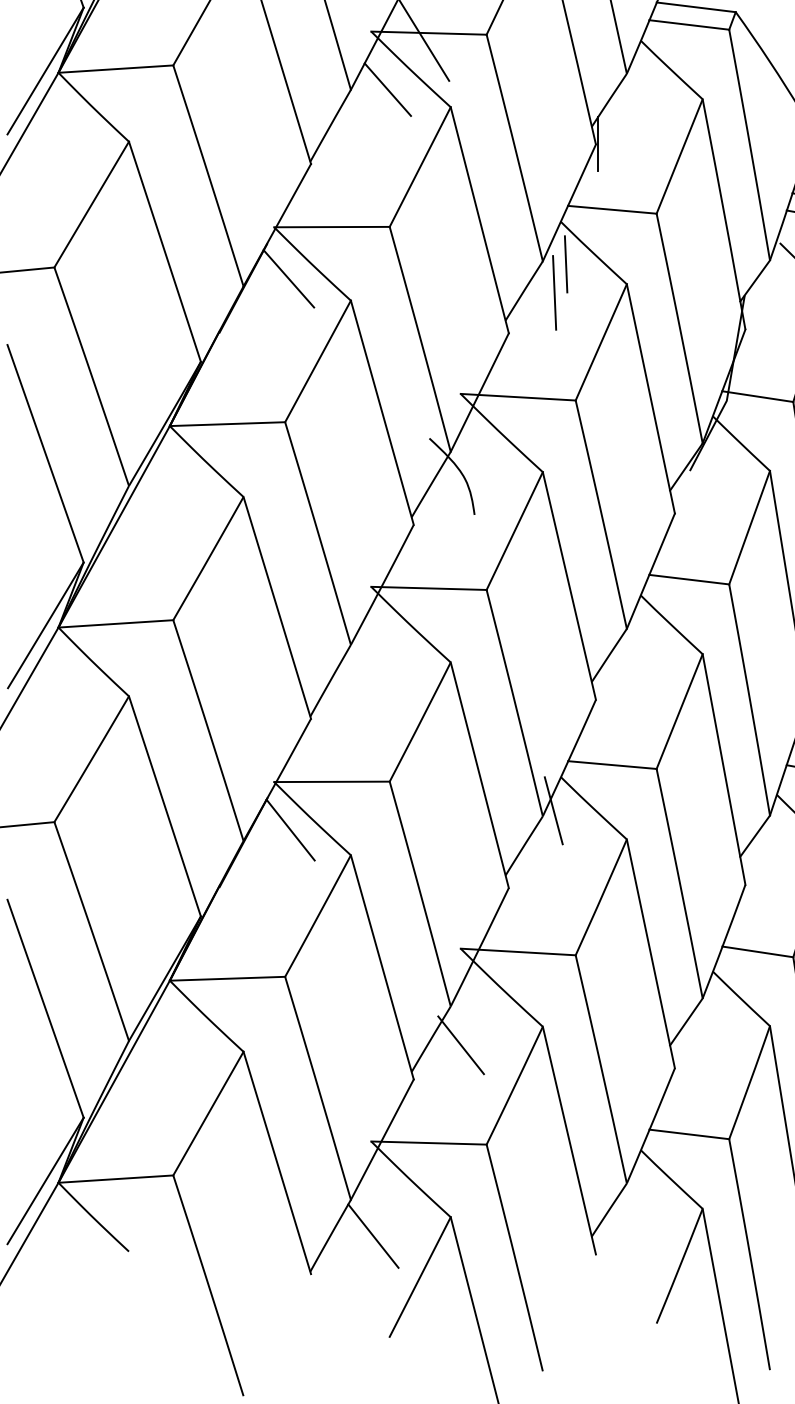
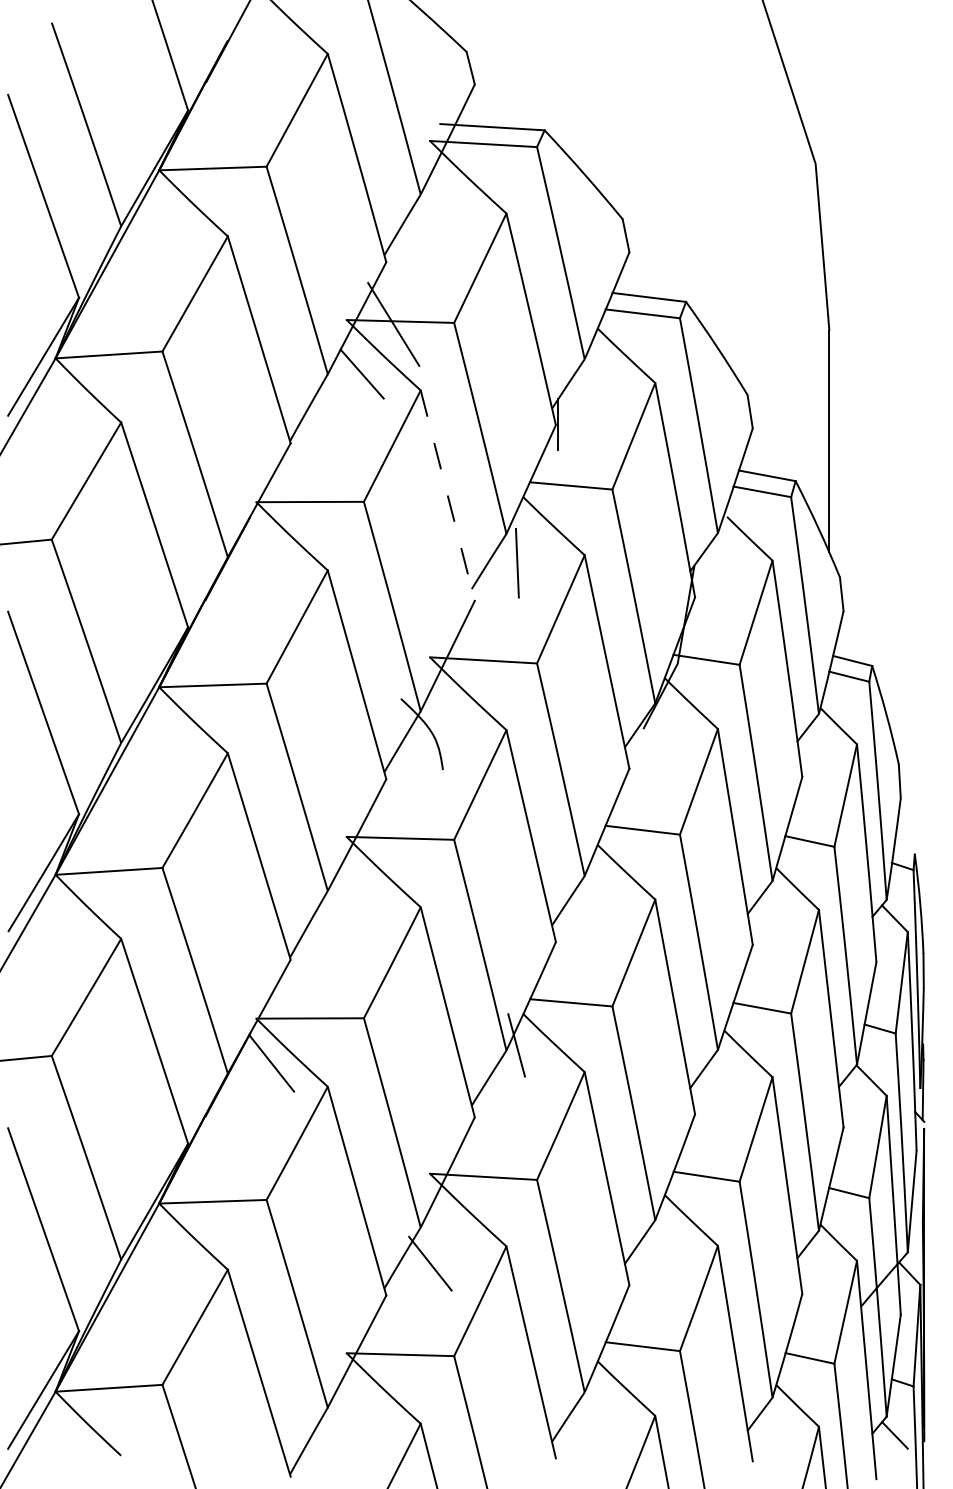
line: (479, 220) -> (447, 495), solid -> dashed
line: (566, 264) -> (528, 536), removed
line: (288, 278) -> (269, 549), removed
line: (373, 1235) -> (348, 1440), removed

